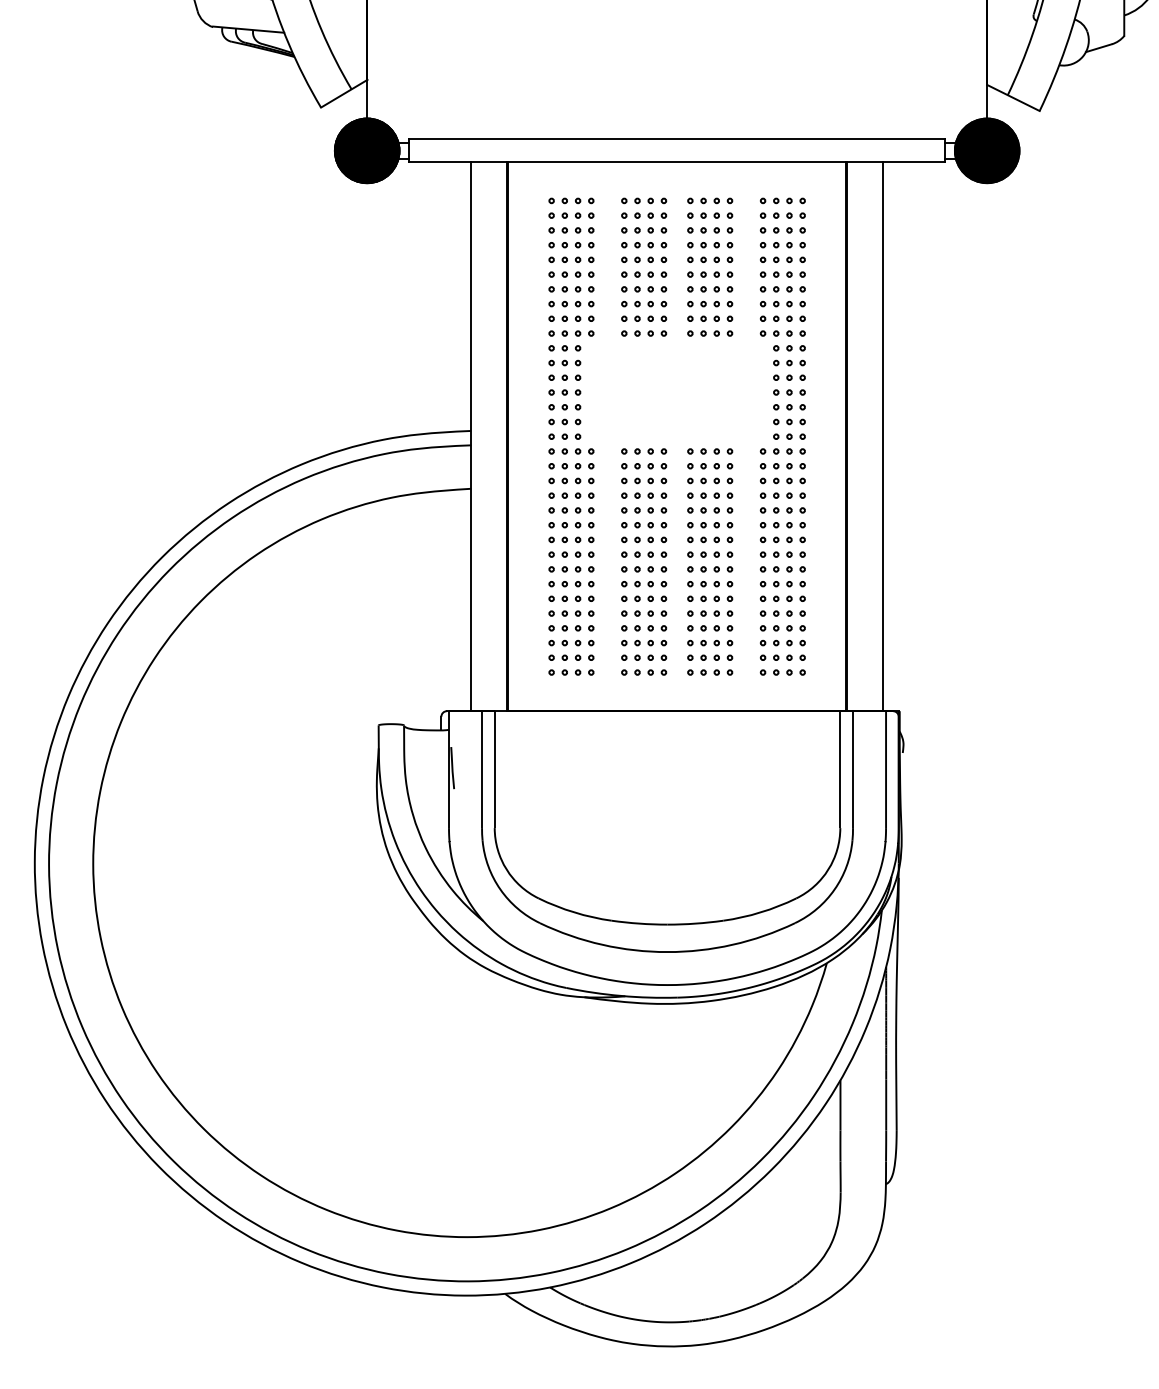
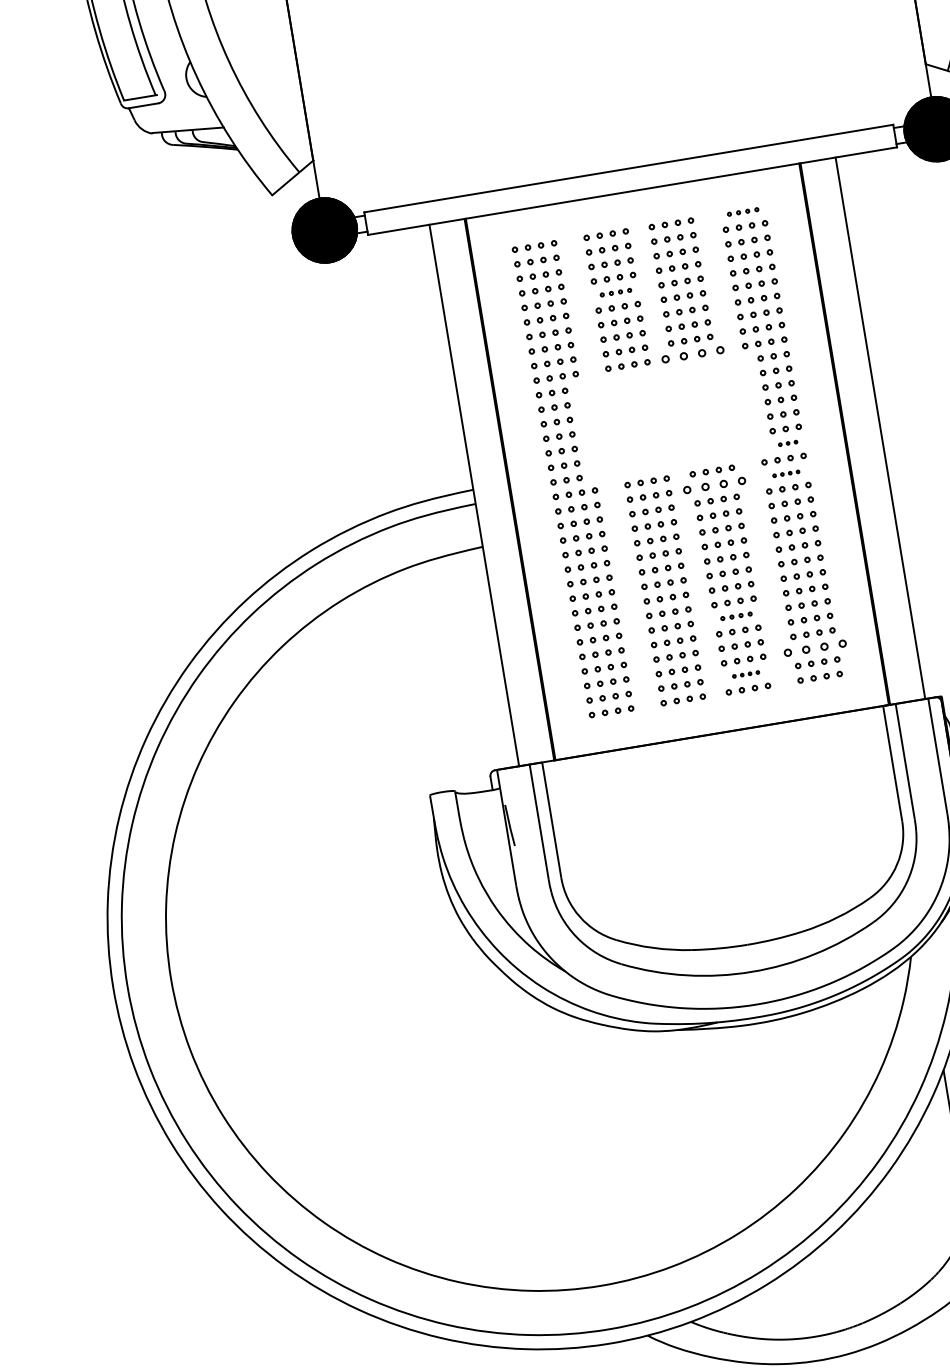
part: (782, 200) -> (742, 211), size x0.7
part: (644, 259) -> (616, 292), size x0.7
part: (710, 333) -> (693, 354), size x1.4
part: (789, 436) -> (788, 443), size x0.6
part: (710, 466) -> (715, 485), size x1.4
part: (782, 466) -> (786, 474), size x0.6
part: (710, 598) -> (736, 616), size x0.7
part: (782, 642) -> (814, 647), size x1.4
part: (710, 657) -> (746, 674), size x0.6

